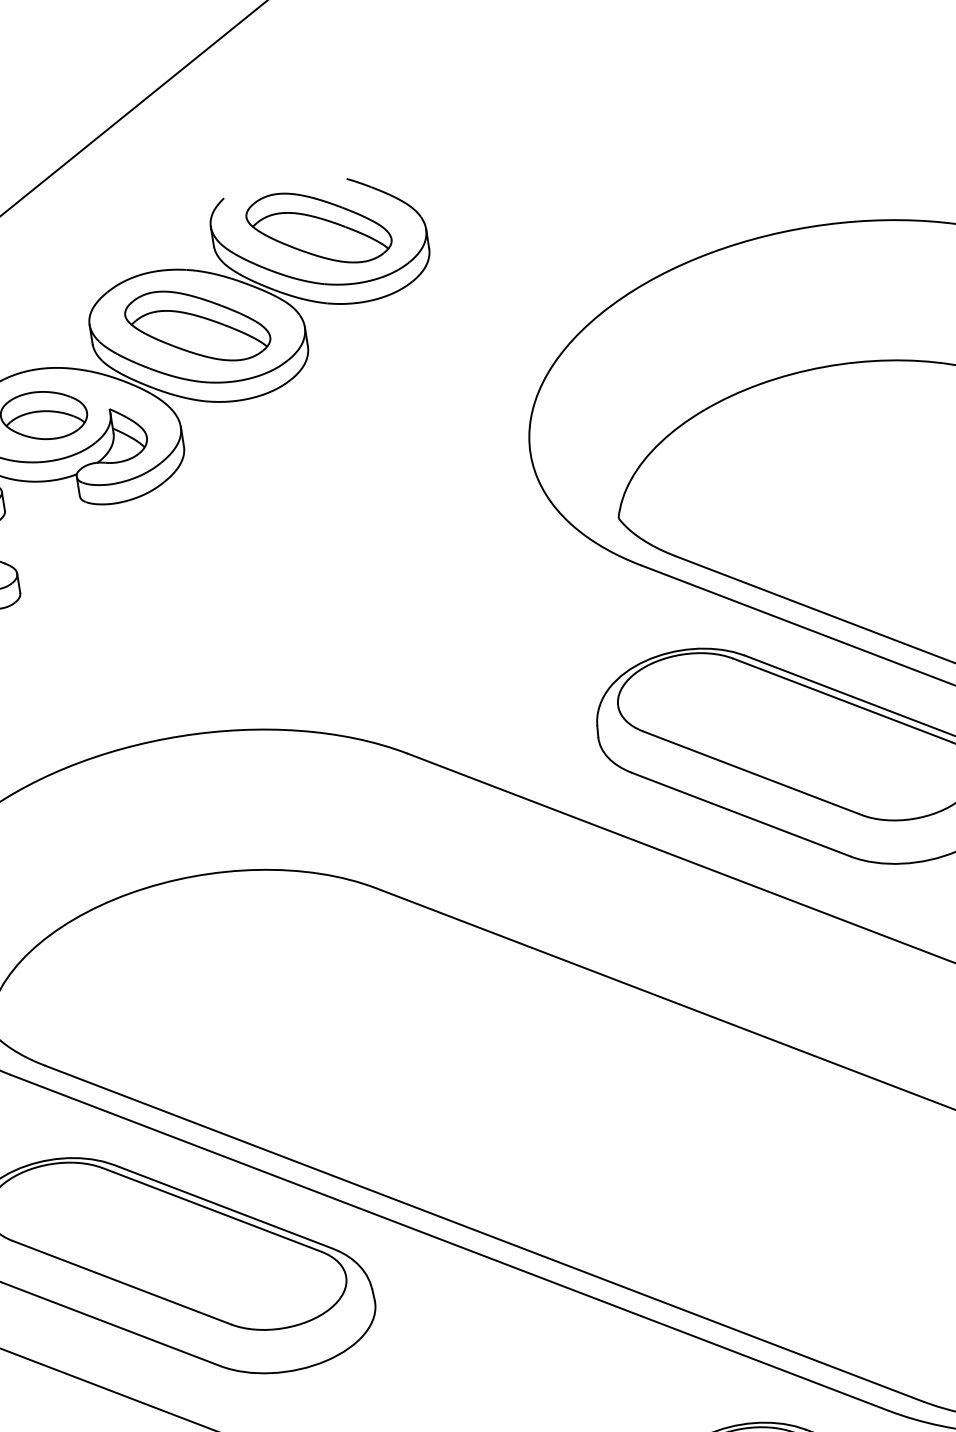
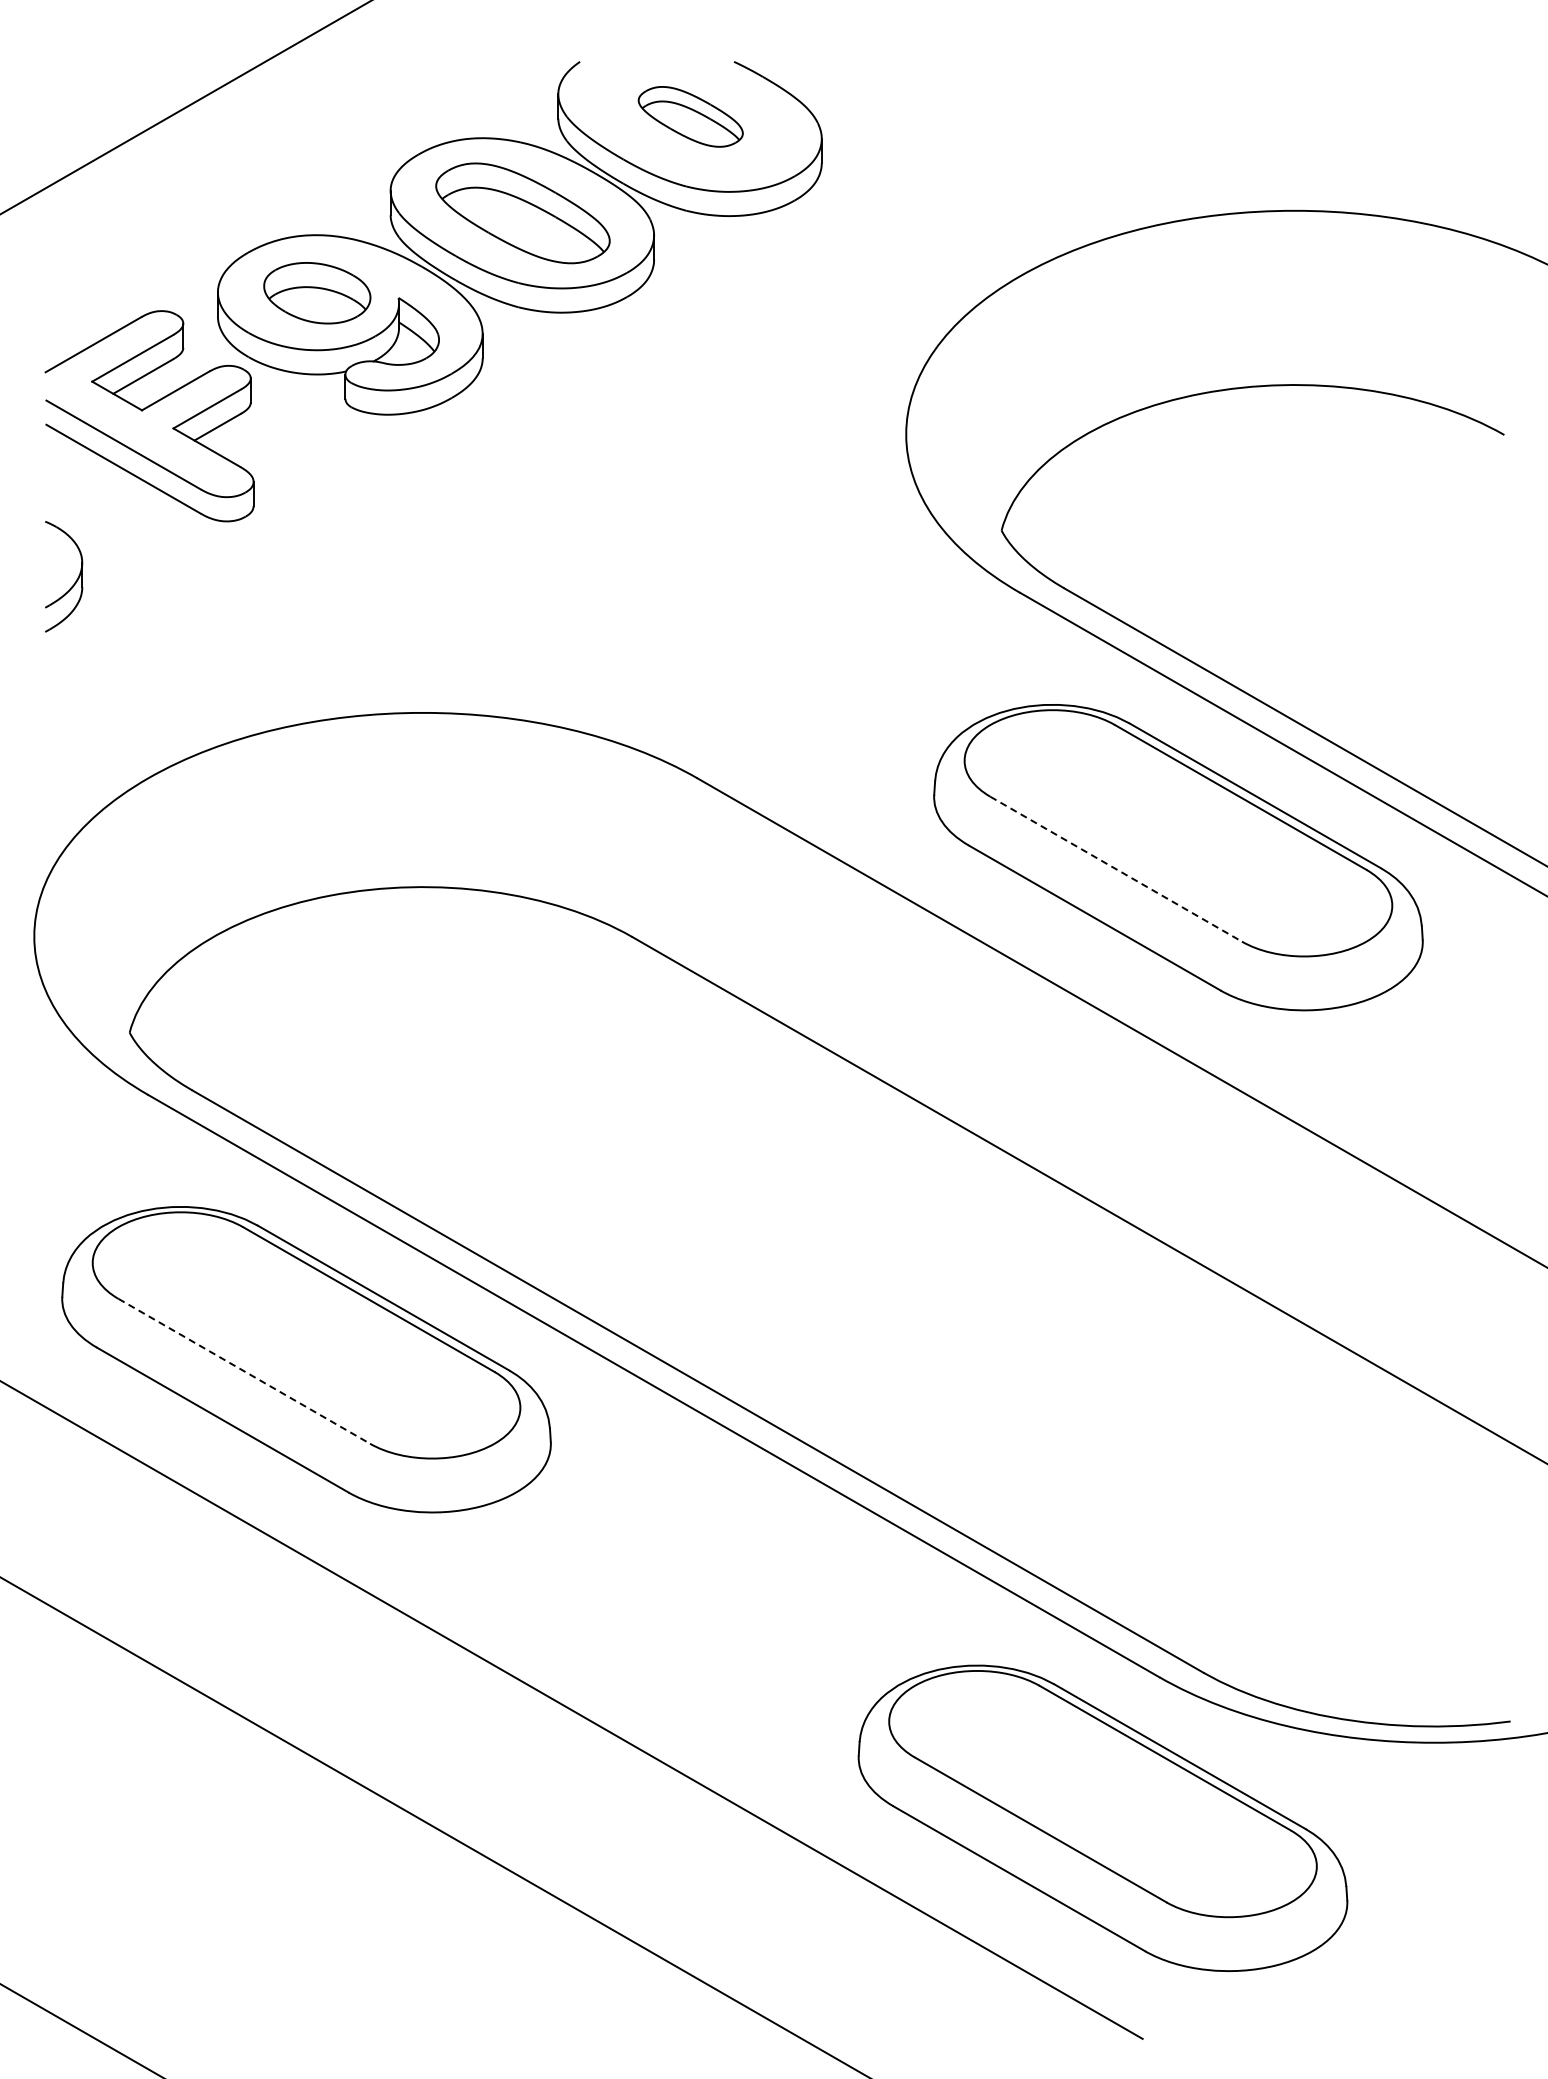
part: (318, 227) -> (690, 116), size x0.6
line: (752, 773) -> (1116, 869), solid -> dashed
line: (122, 1282) -> (244, 1371), solid -> dashed

